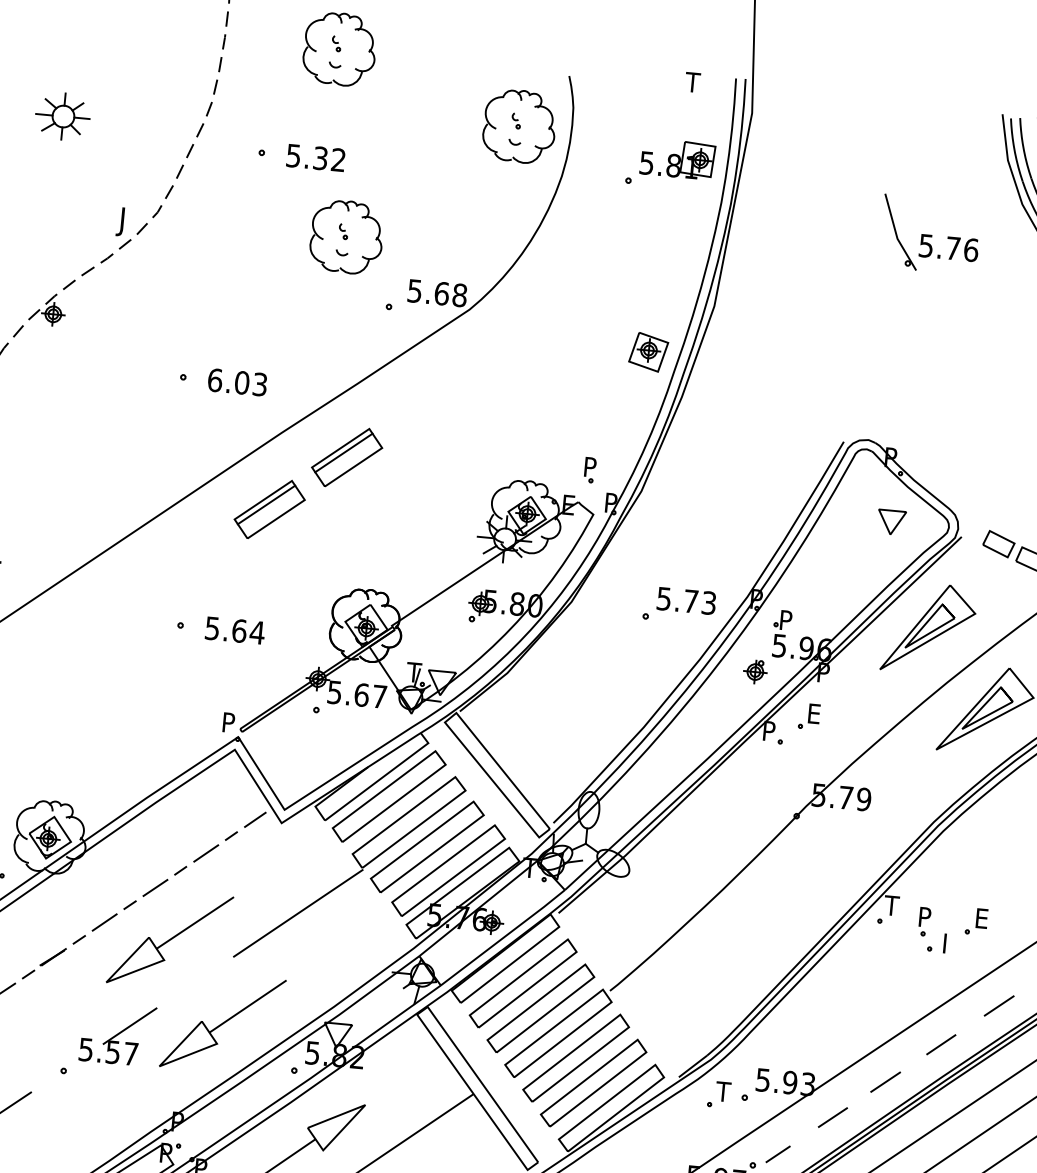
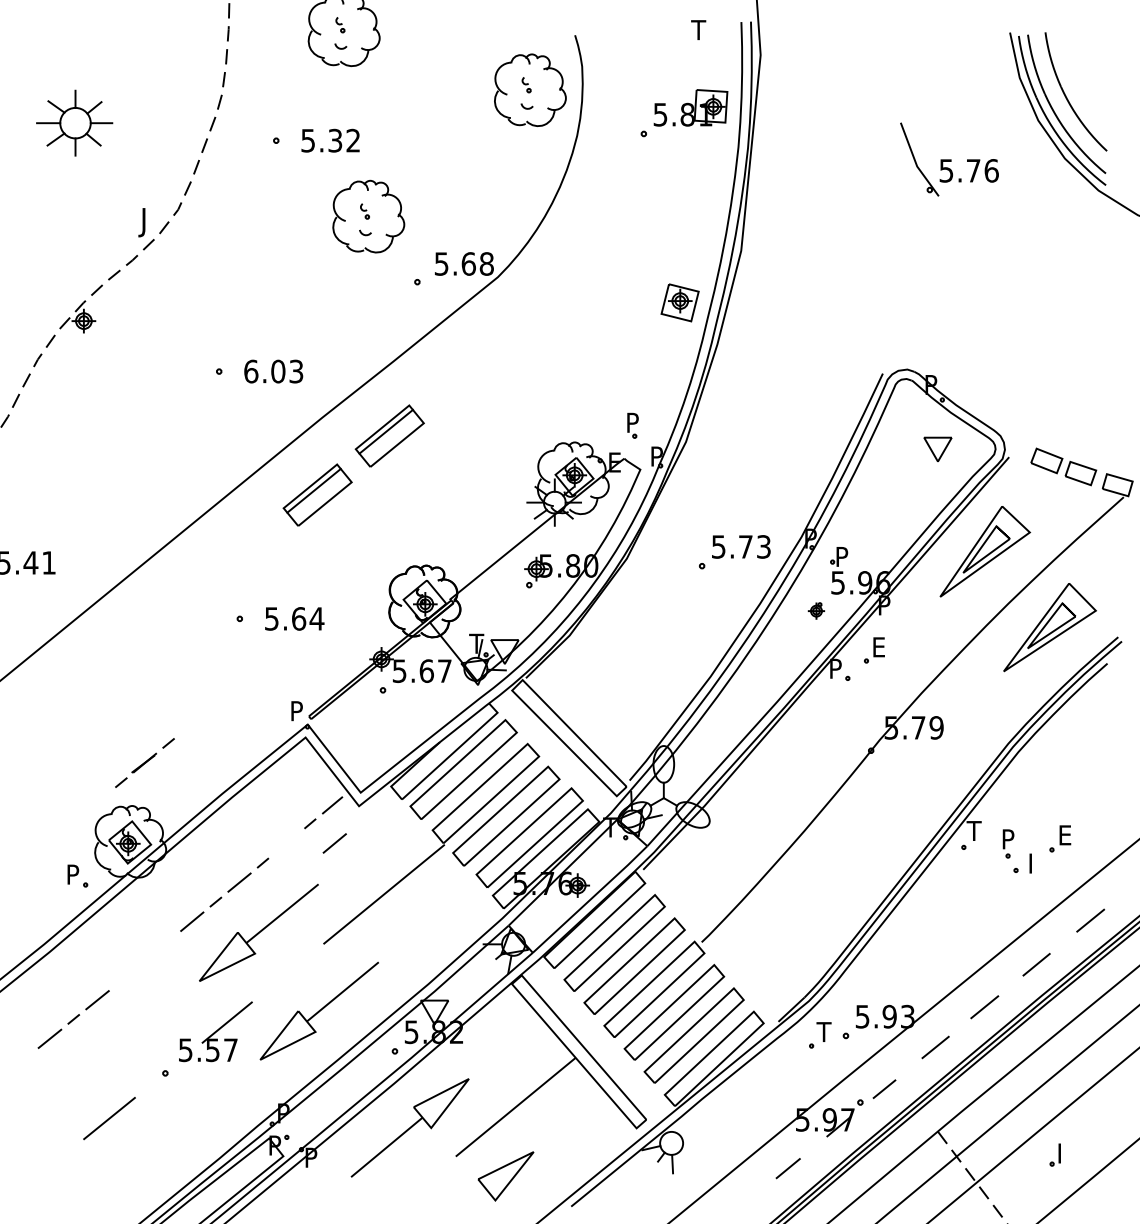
part: (62, 116) -> (74, 123), size x1.4
part: (755, 671) -> (816, 610), size x0.7
line: (205, 853) -> (334, 843), moved
part: (53, 956) -> (144, 762), moved

